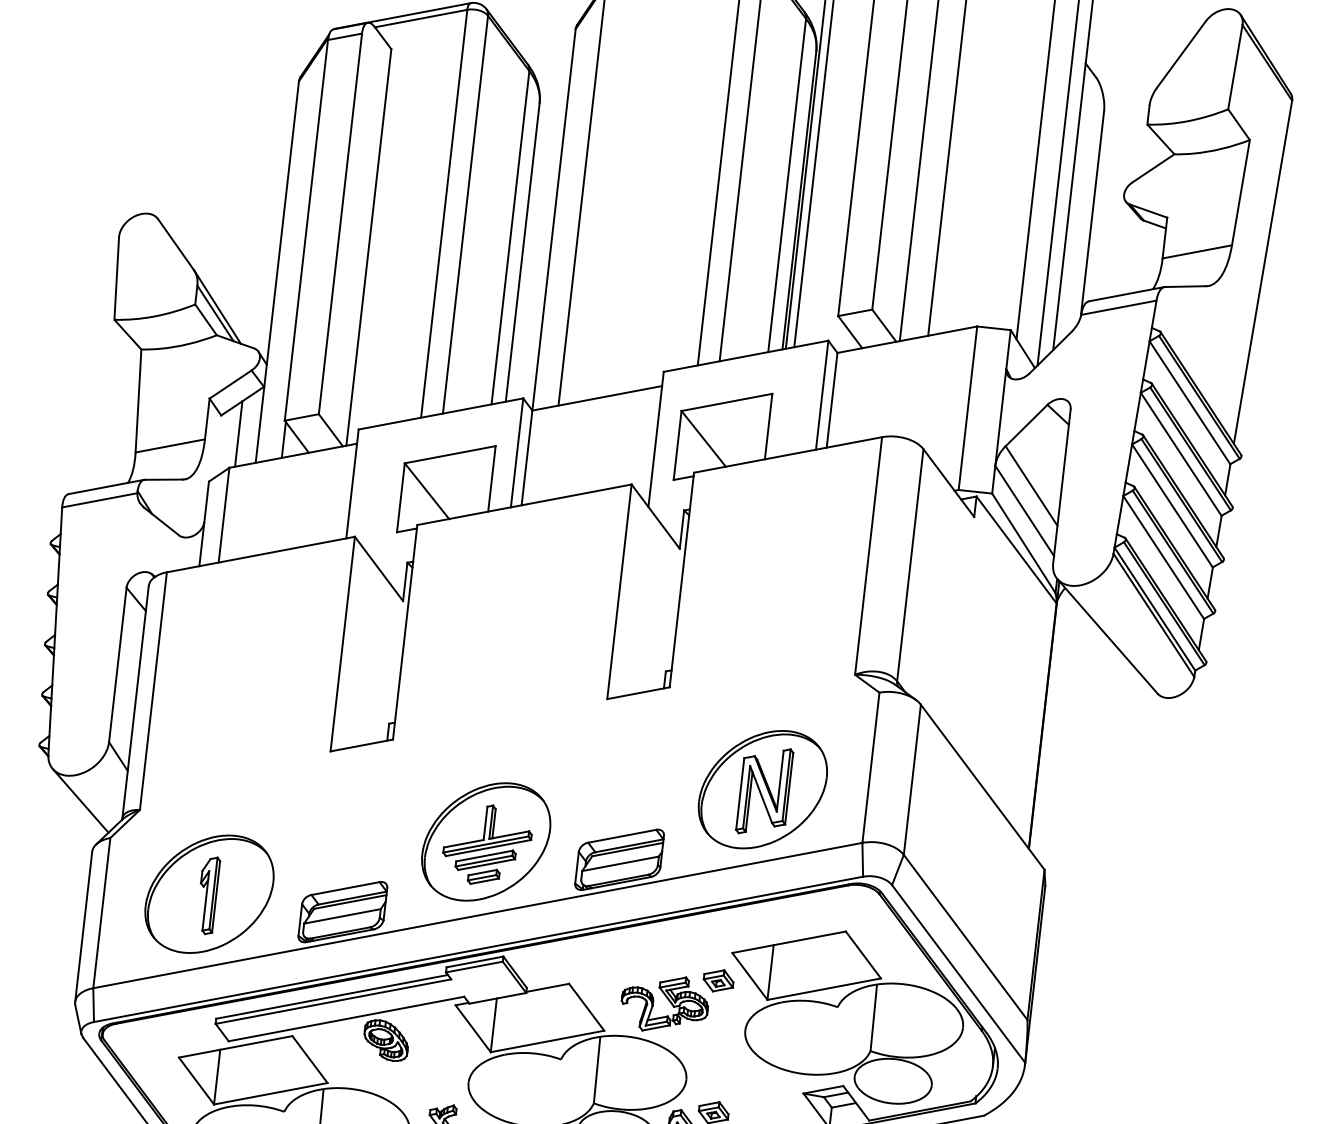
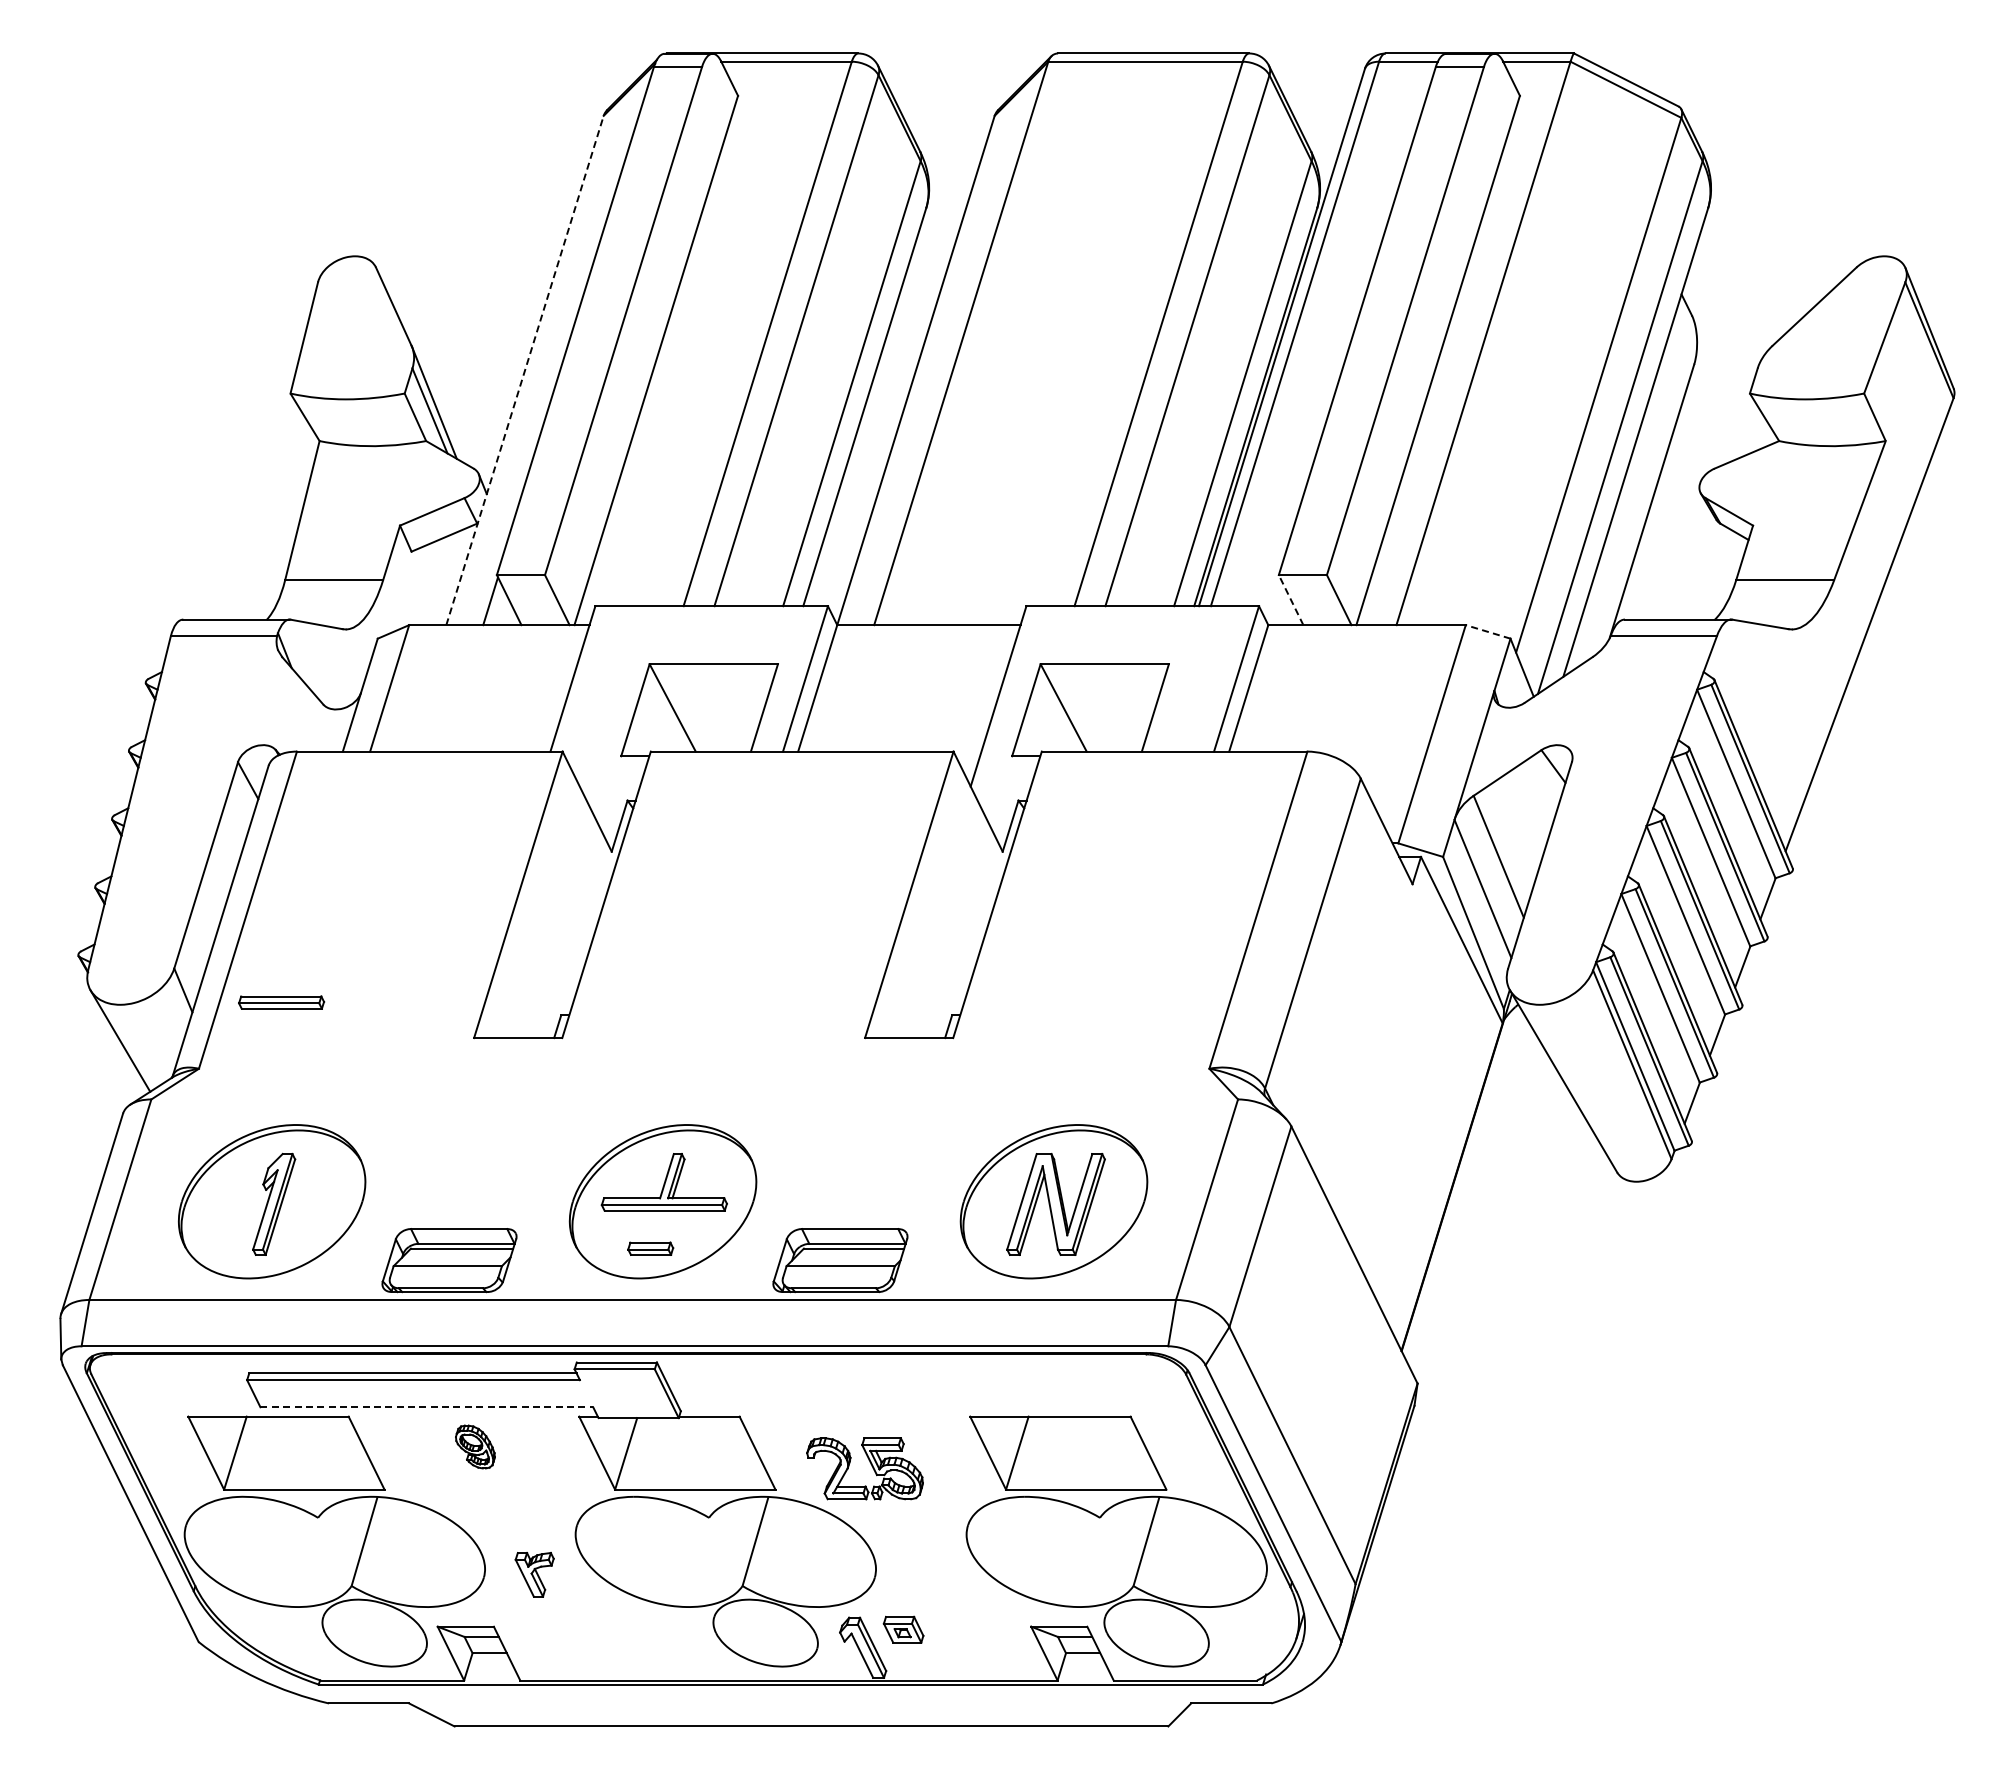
line: (277, 272) -> (525, 370), solid -> dashed
line: (993, 328) -> (1487, 631), solid -> dashed
line: (850, 332) -> (1291, 600), solid -> dashed
line: (238, 434) -> (430, 581), removed
part: (485, 860) -> (281, 1002), moved
part: (718, 981) -> (944, 1451), removed
line: (346, 1019) -> (427, 1407), solid -> dashed
part: (386, 1040) -> (475, 1446), size x0.7

